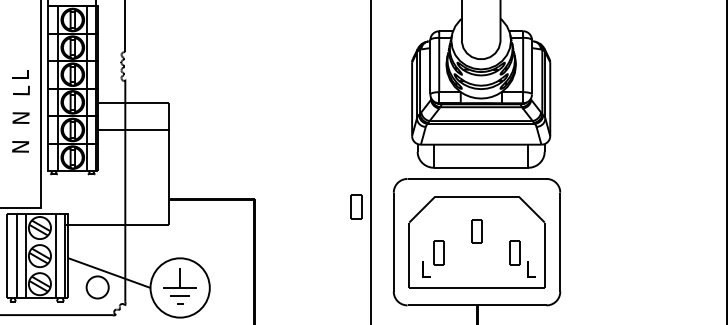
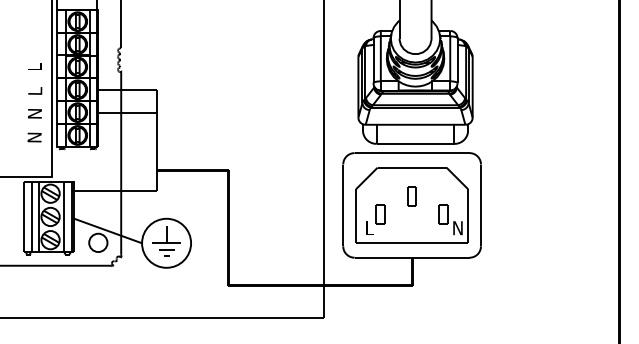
text: (20, 118) -> (34, 114), moved
part: (356, 207) -> (312, 176), removed
text: (531, 270) -> (457, 228), L -> N

